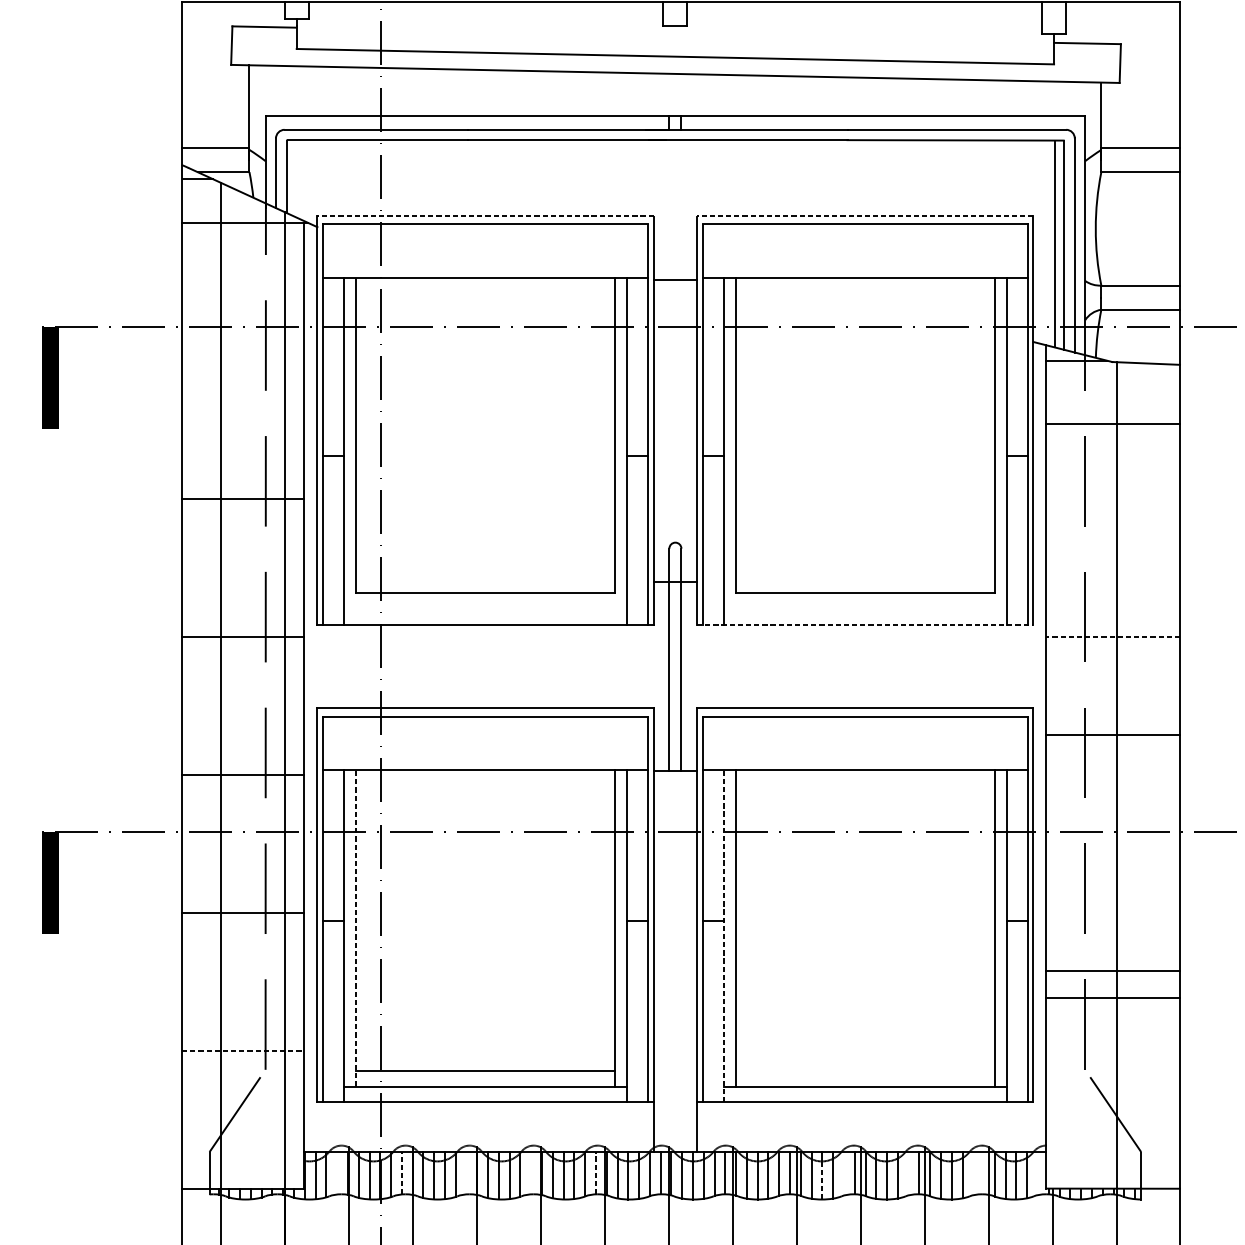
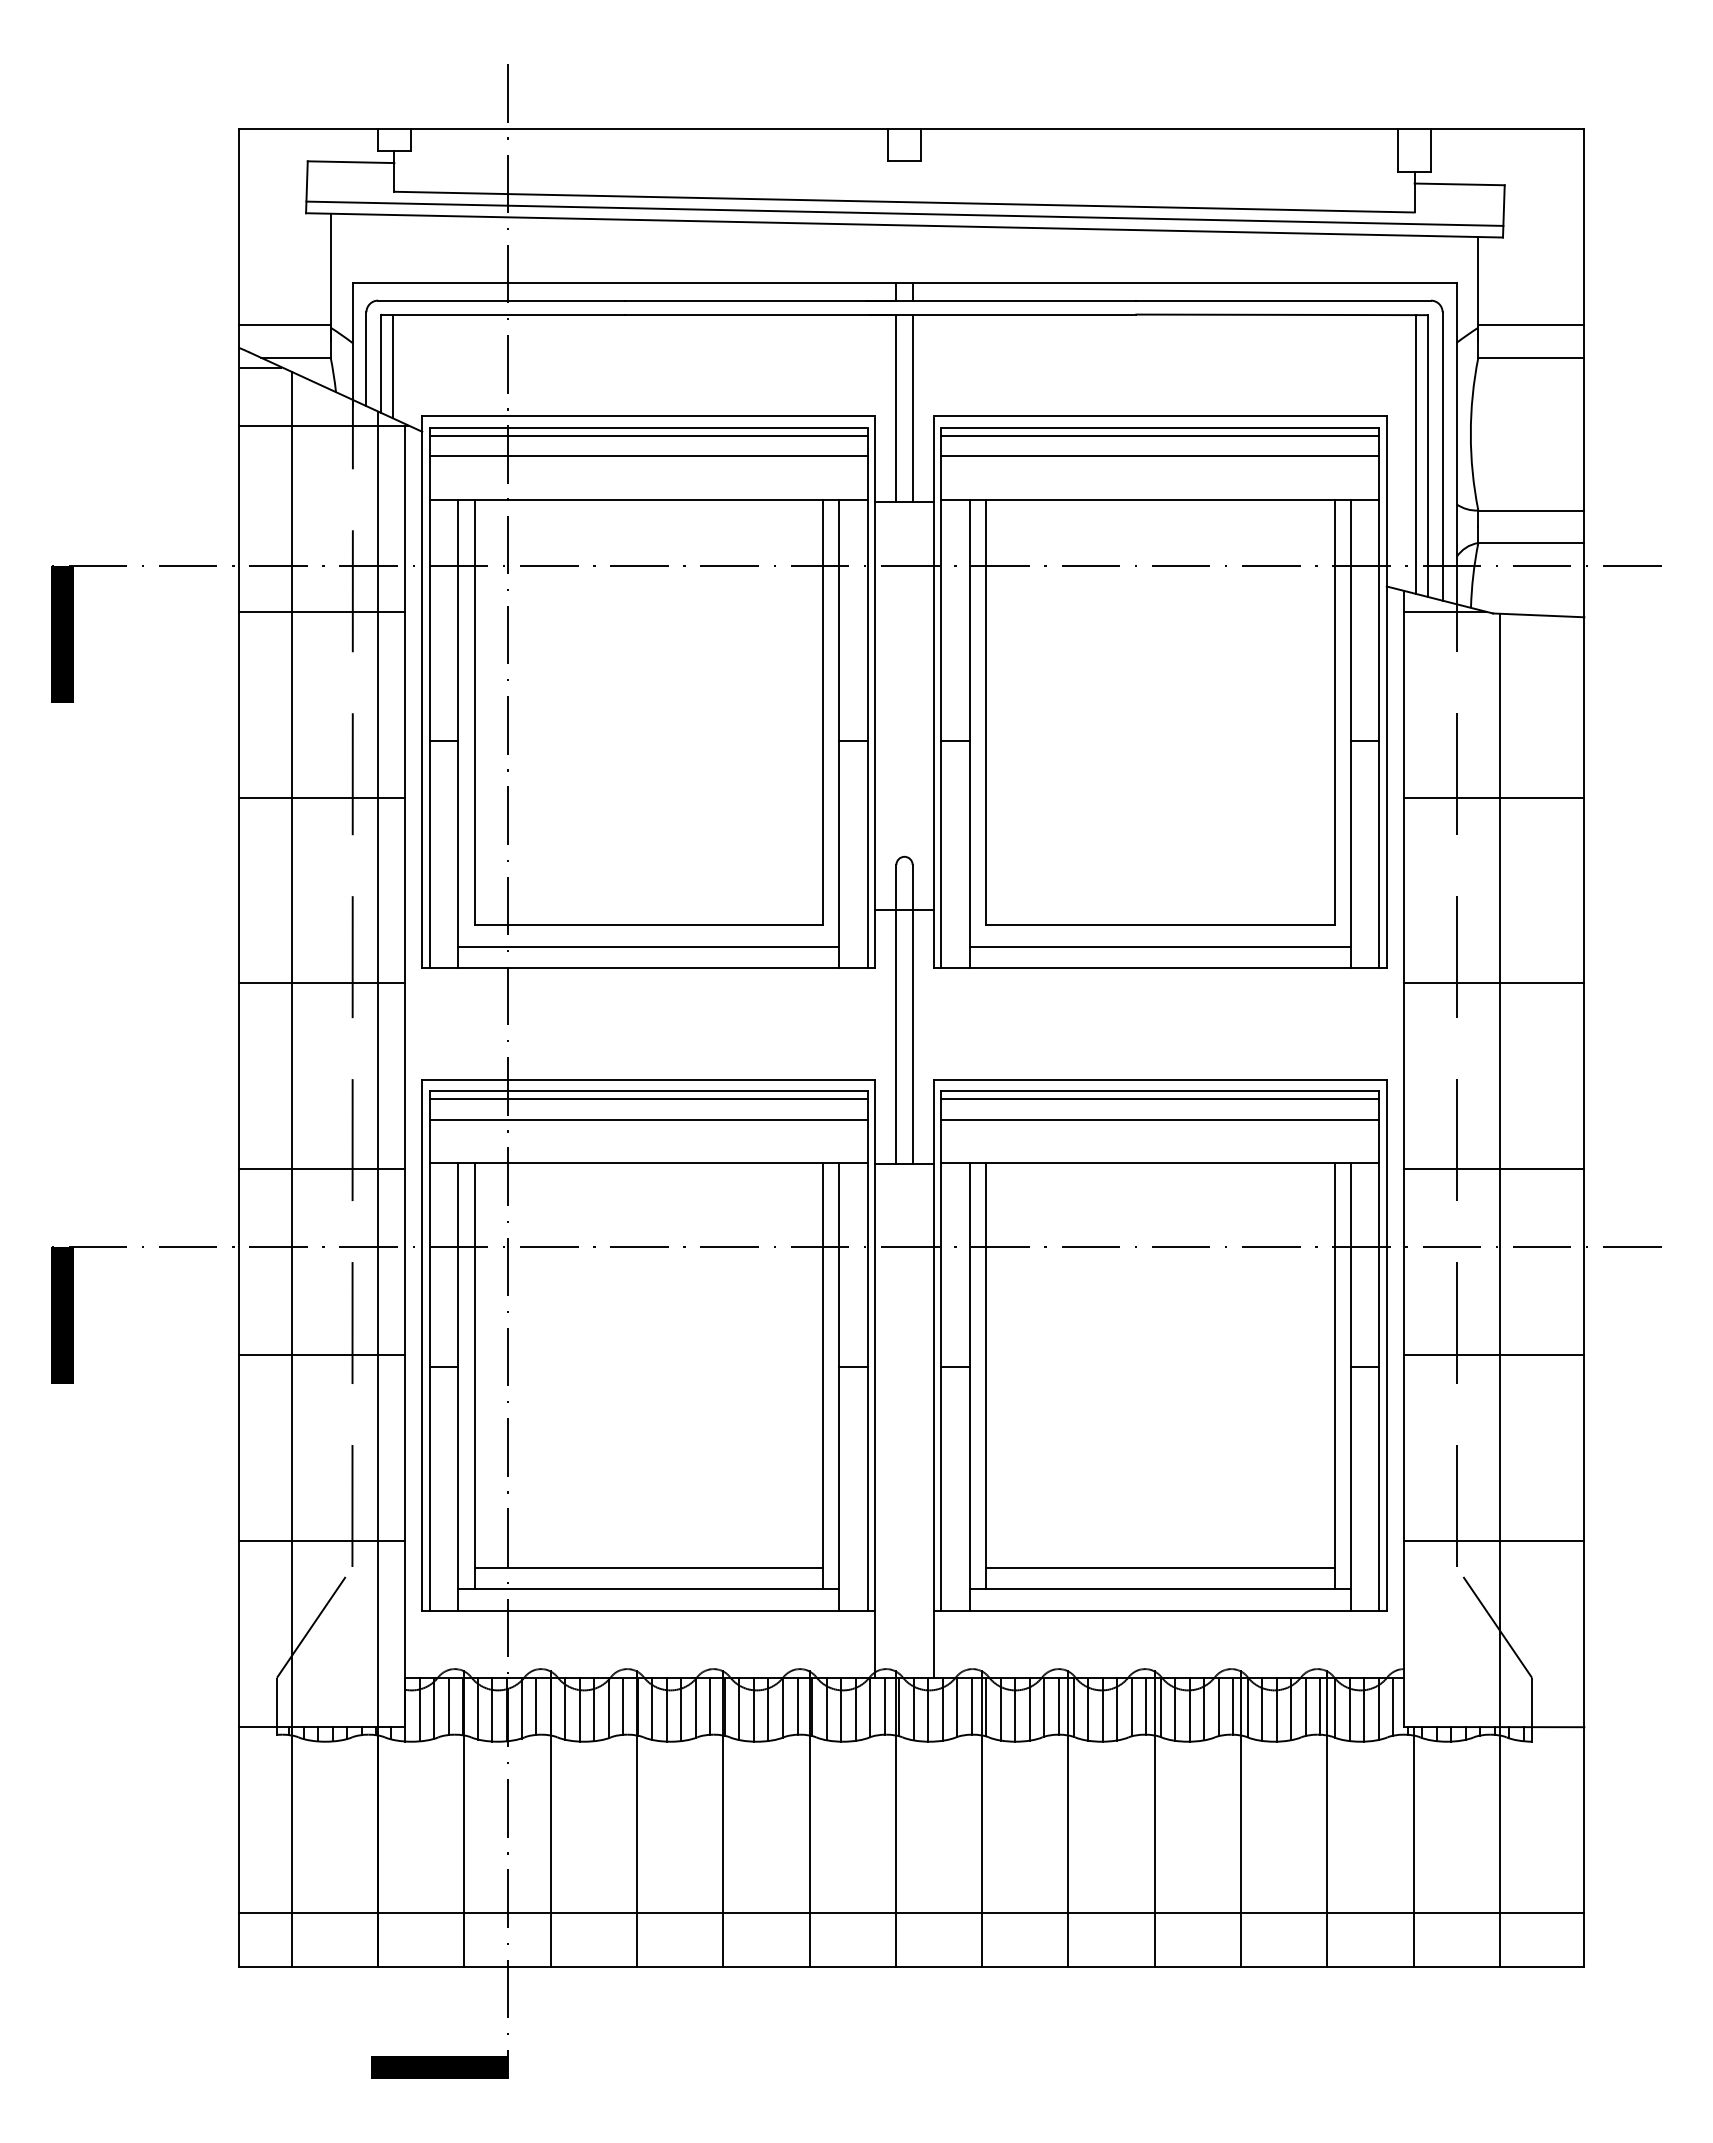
line: (675, 65) -> (904, 213), added
line: (296, 178) -> (393, 366), added
line: (669, 209) -> (896, 408), added
line: (681, 209) -> (912, 408), added
line: (485, 215) -> (648, 416), dashed -> solid
line: (865, 215) -> (1160, 416), dashed -> solid
line: (485, 230) -> (648, 436), added
line: (865, 230) -> (1160, 436), added
line: (485, 245) -> (648, 456), added
line: (865, 245) -> (1160, 456), added
line: (242, 360) -> (321, 611), added
line: (1113, 424) -> (1494, 797), moved
line: (485, 609) -> (648, 946), added
line: (864, 609) -> (1159, 946), added
line: (865, 625) -> (1160, 968), dashed -> solid
line: (1112, 636) -> (1493, 983), dashed -> solid
line: (485, 722) -> (648, 1099), added
line: (865, 722) -> (1160, 1099), added
line: (1113, 735) -> (1494, 1169), moved
line: (485, 737) -> (648, 1119), added
line: (865, 737) -> (1160, 1119), added
line: (356, 927) -> (474, 1375), dashed -> solid
line: (723, 936) -> (969, 1387), dashed -> solid
line: (1113, 970) -> (1494, 1355), moved
line: (1113, 998) -> (1494, 1541), moved
line: (243, 1050) -> (322, 1541), dashed -> solid
line: (864, 1070) -> (1159, 1568), added
line: (336, 1172) -> (448, 1705), added
line: (466, 1172) -> (623, 1705), added
line: (531, 1172) -> (710, 1705), added
line: (595, 1172) -> (797, 1705), dashed -> solid
line: (984, 1172) -> (1320, 1705), added
line: (402, 1173) -> (536, 1706), dashed -> solid
line: (843, 1173) -> (1131, 1706), added
line: (908, 1173) -> (1218, 1706), added
line: (973, 1173) -> (1305, 1706), added
line: (1038, 1173) -> (1393, 1706), added
line: (822, 1180) -> (1102, 1716), dashed -> solid

